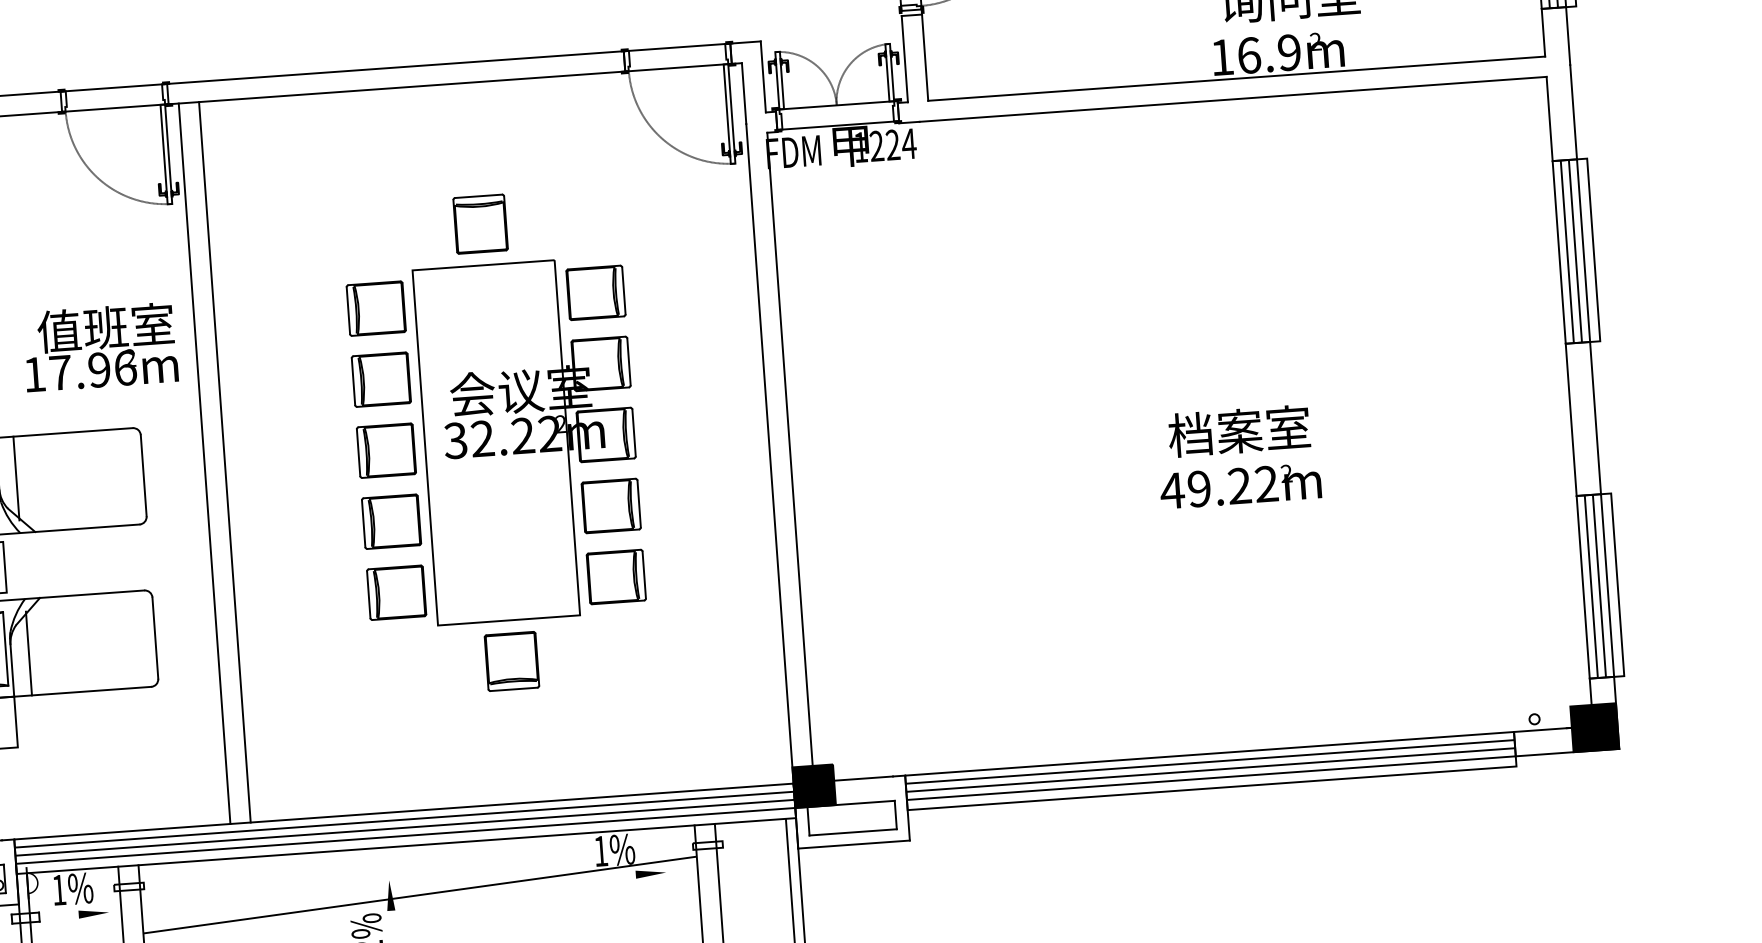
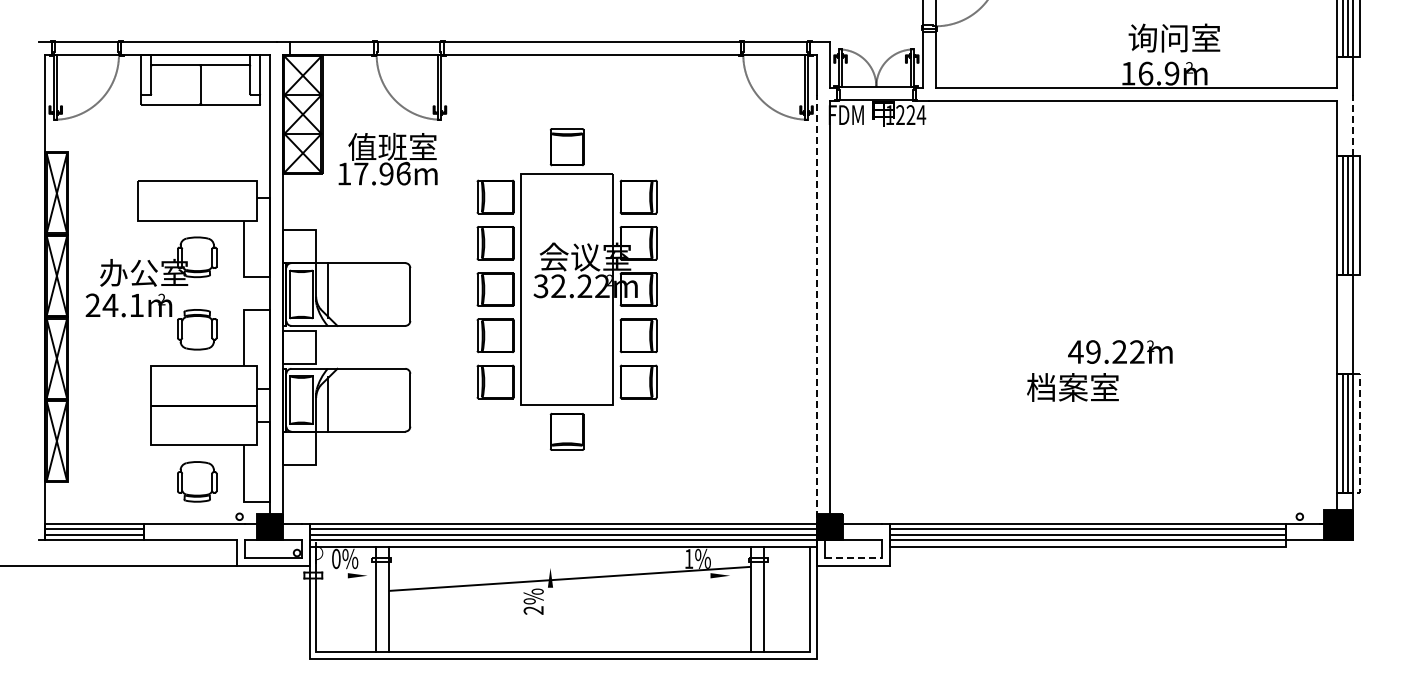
line: (1573, 112) -> (1353, 125), solid -> dashed
text: (99, 347) -> (387, 159), moved
text: (1238, 431) -> (1072, 387), moved
part: (495, 442) -> (566, 289), moved
line: (224, 462) -> (463, 289), removed
line: (204, 463) -> (450, 289), removed
line: (770, 466) -> (816, 317), solid -> dashed
line: (1617, 586) -> (1359, 434), solid -> dashed
line: (853, 832) -> (853, 558), solid -> dashed
text: (59, 889) -> (336, 558), 1% -> 0%

